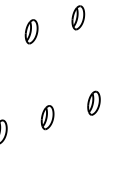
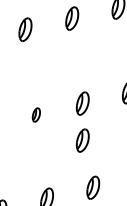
part: (47, 116) -> (36, 114), size x0.6
part: (95, 140) -> (82, 140), added

